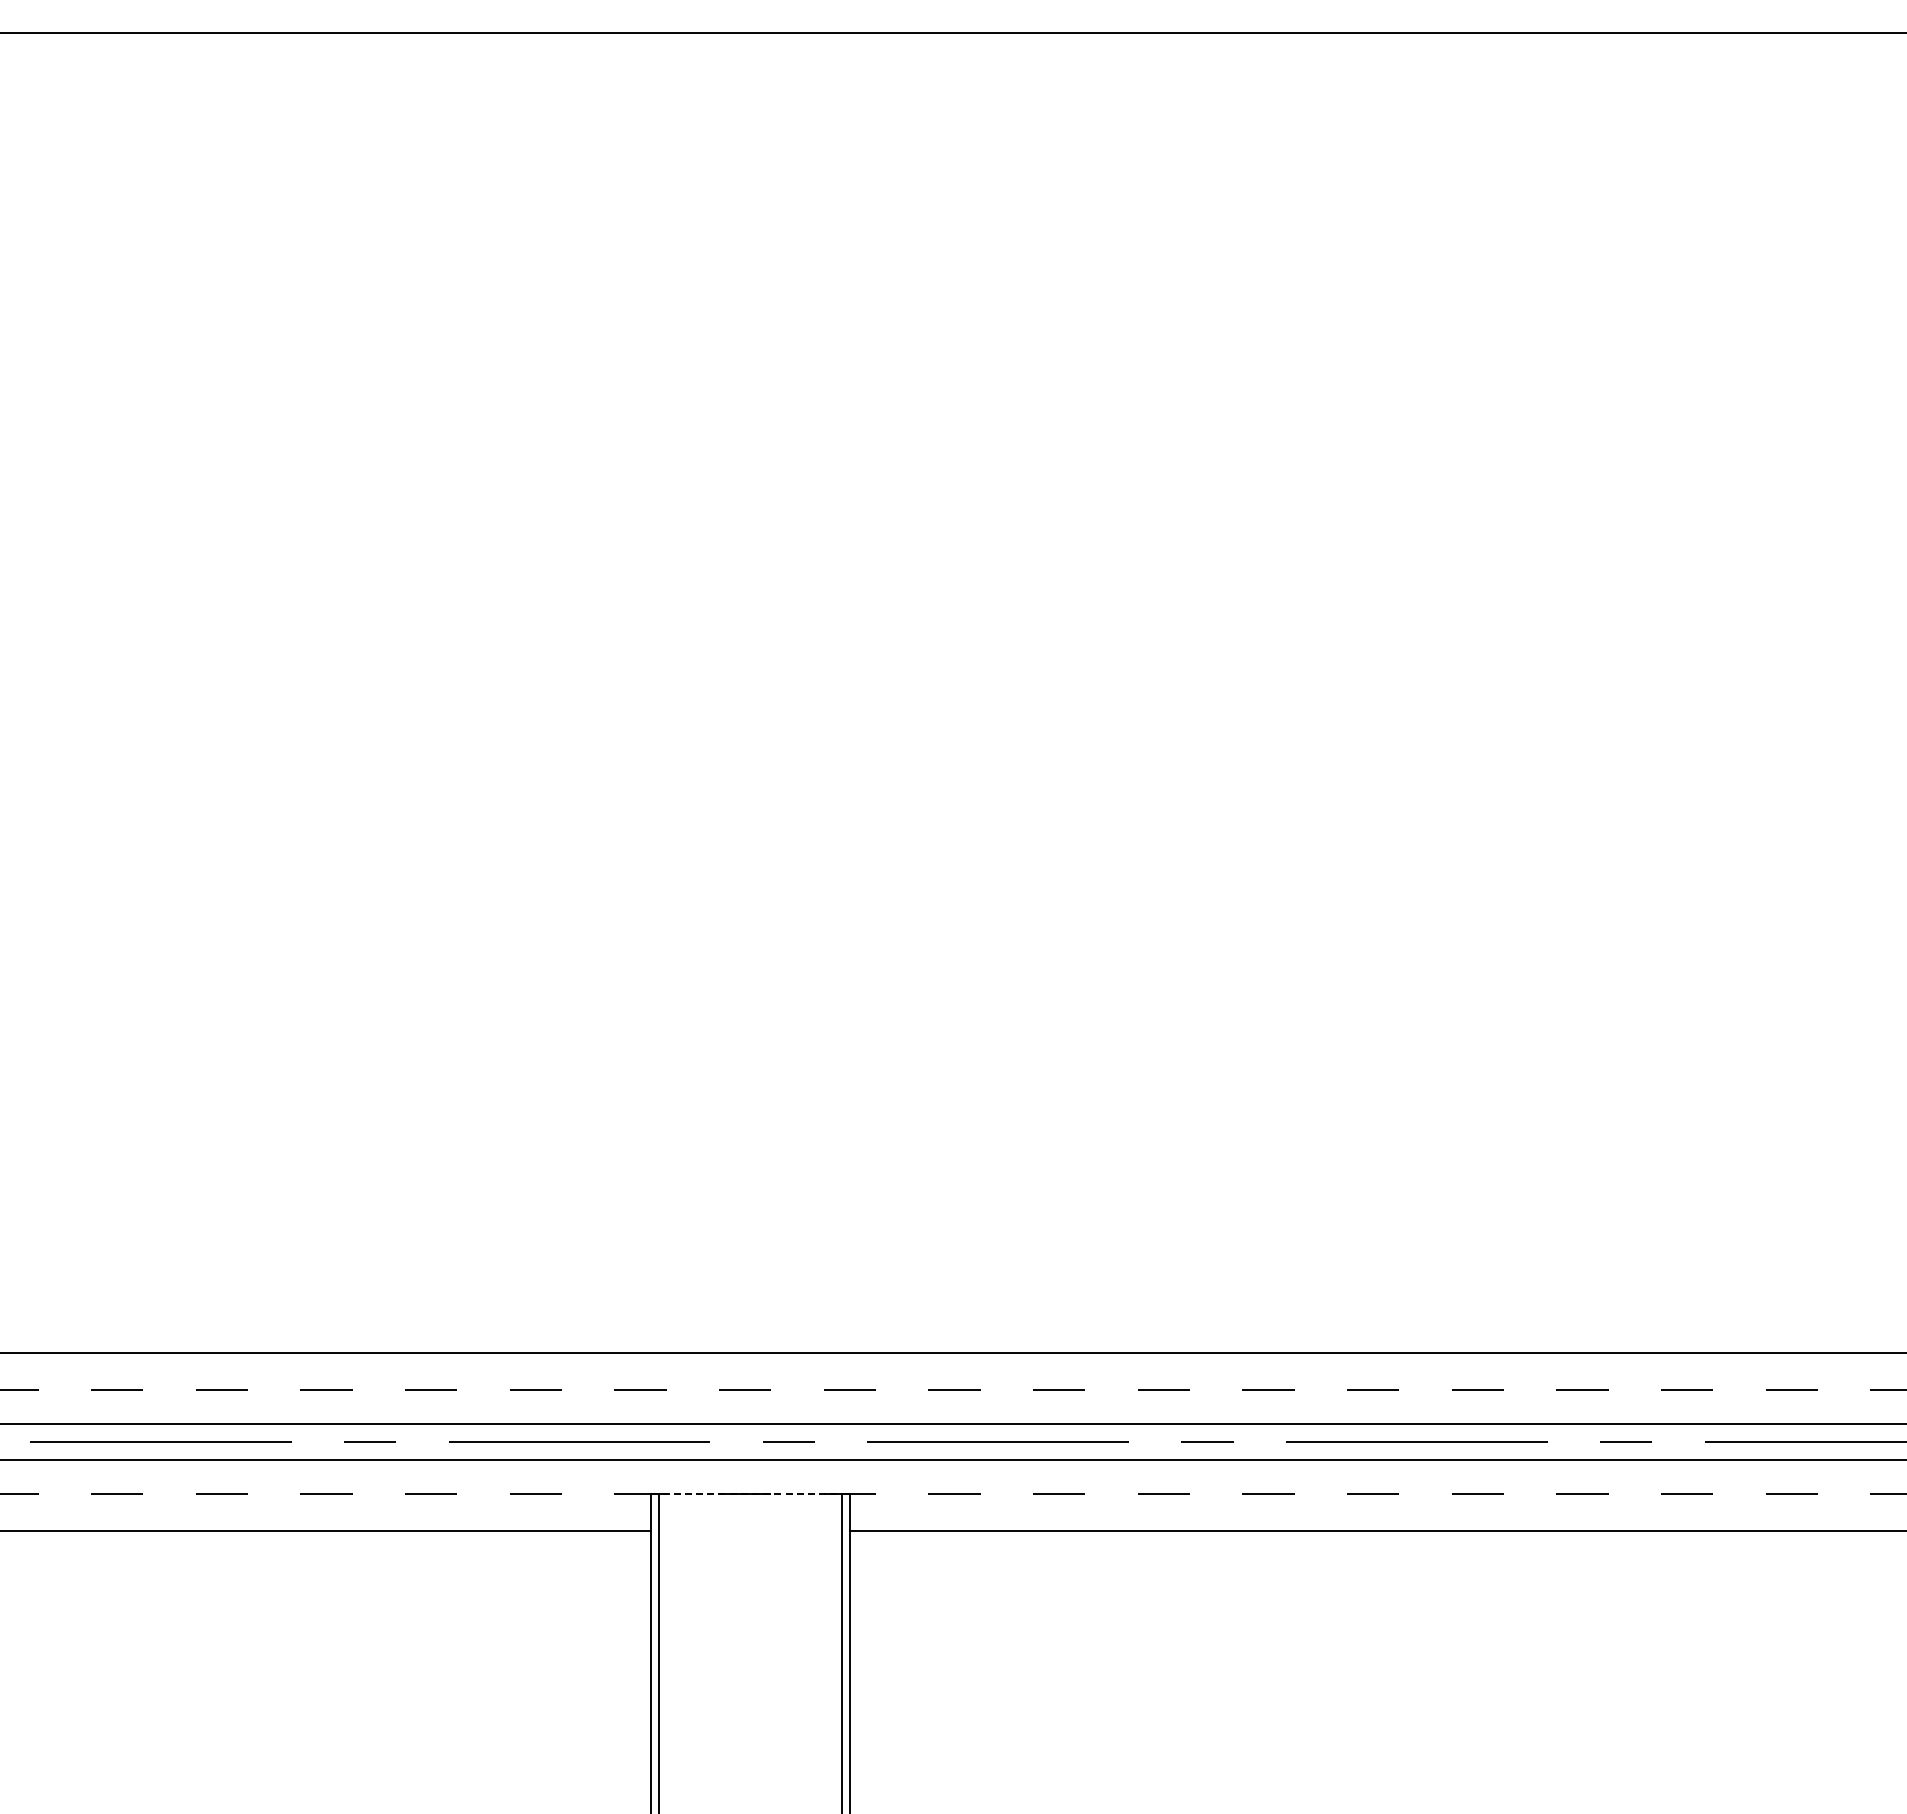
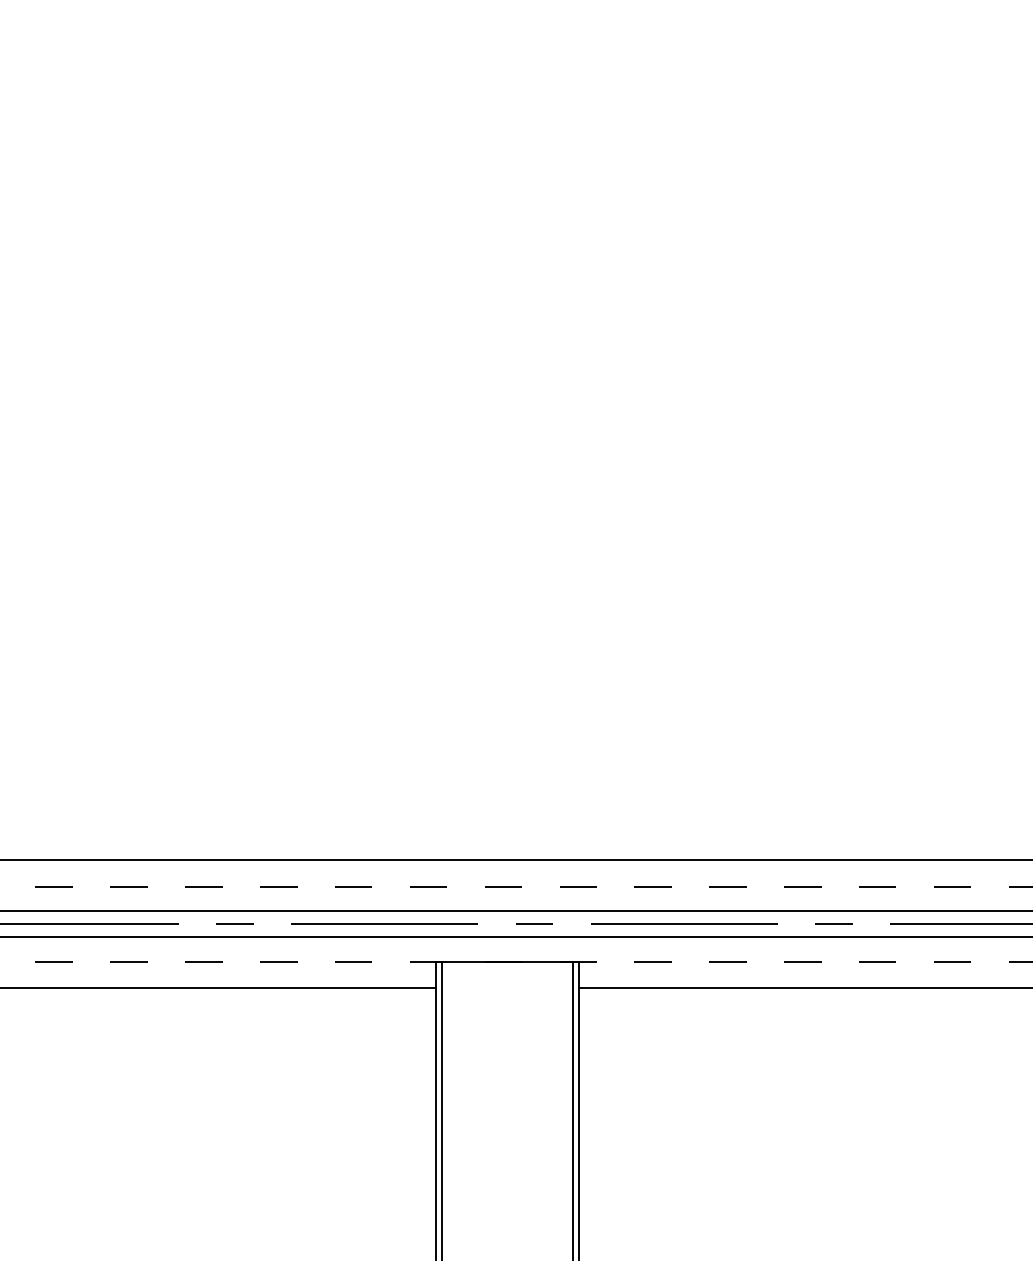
line: (751, 1494) -> (507, 961), dashed -> solid

